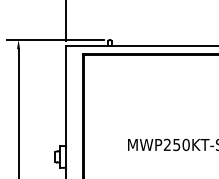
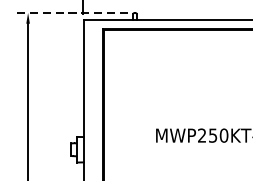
line: (55, 39) -> (71, 12), solid -> dashed

